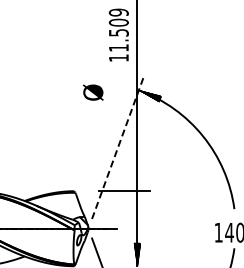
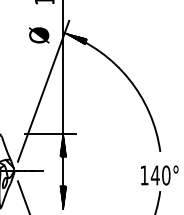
text: (93, 92) -> (39, 35), moved
line: (117, 148) -> (43, 91), dashed -> solid
hatch: (137, 202) -> (63, 145), added

